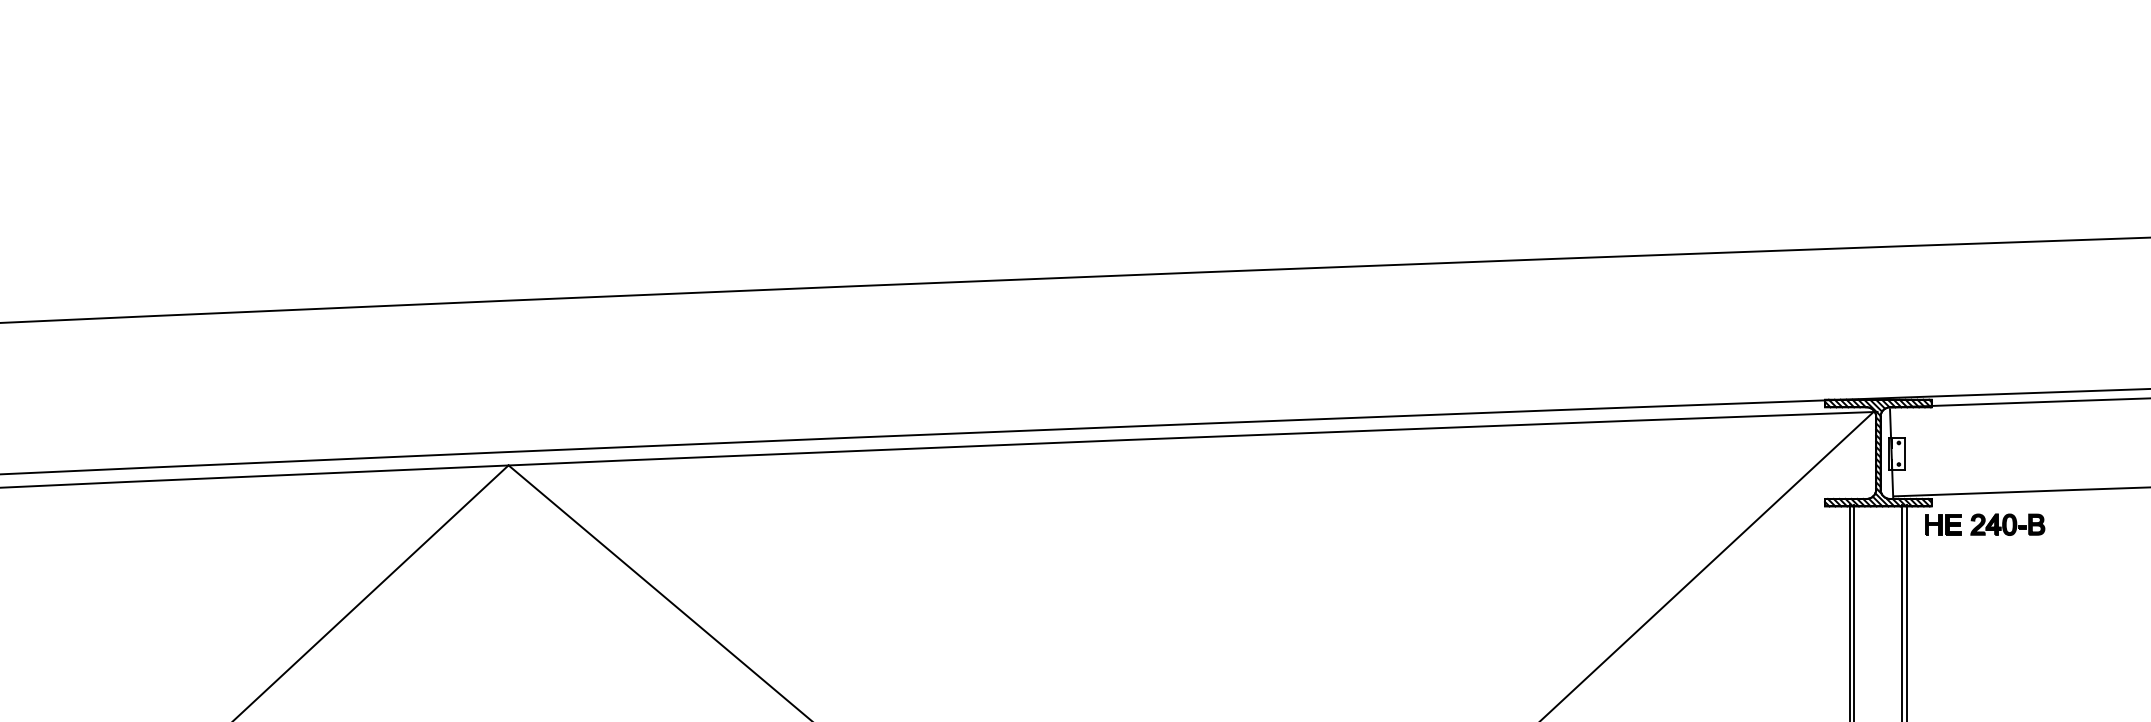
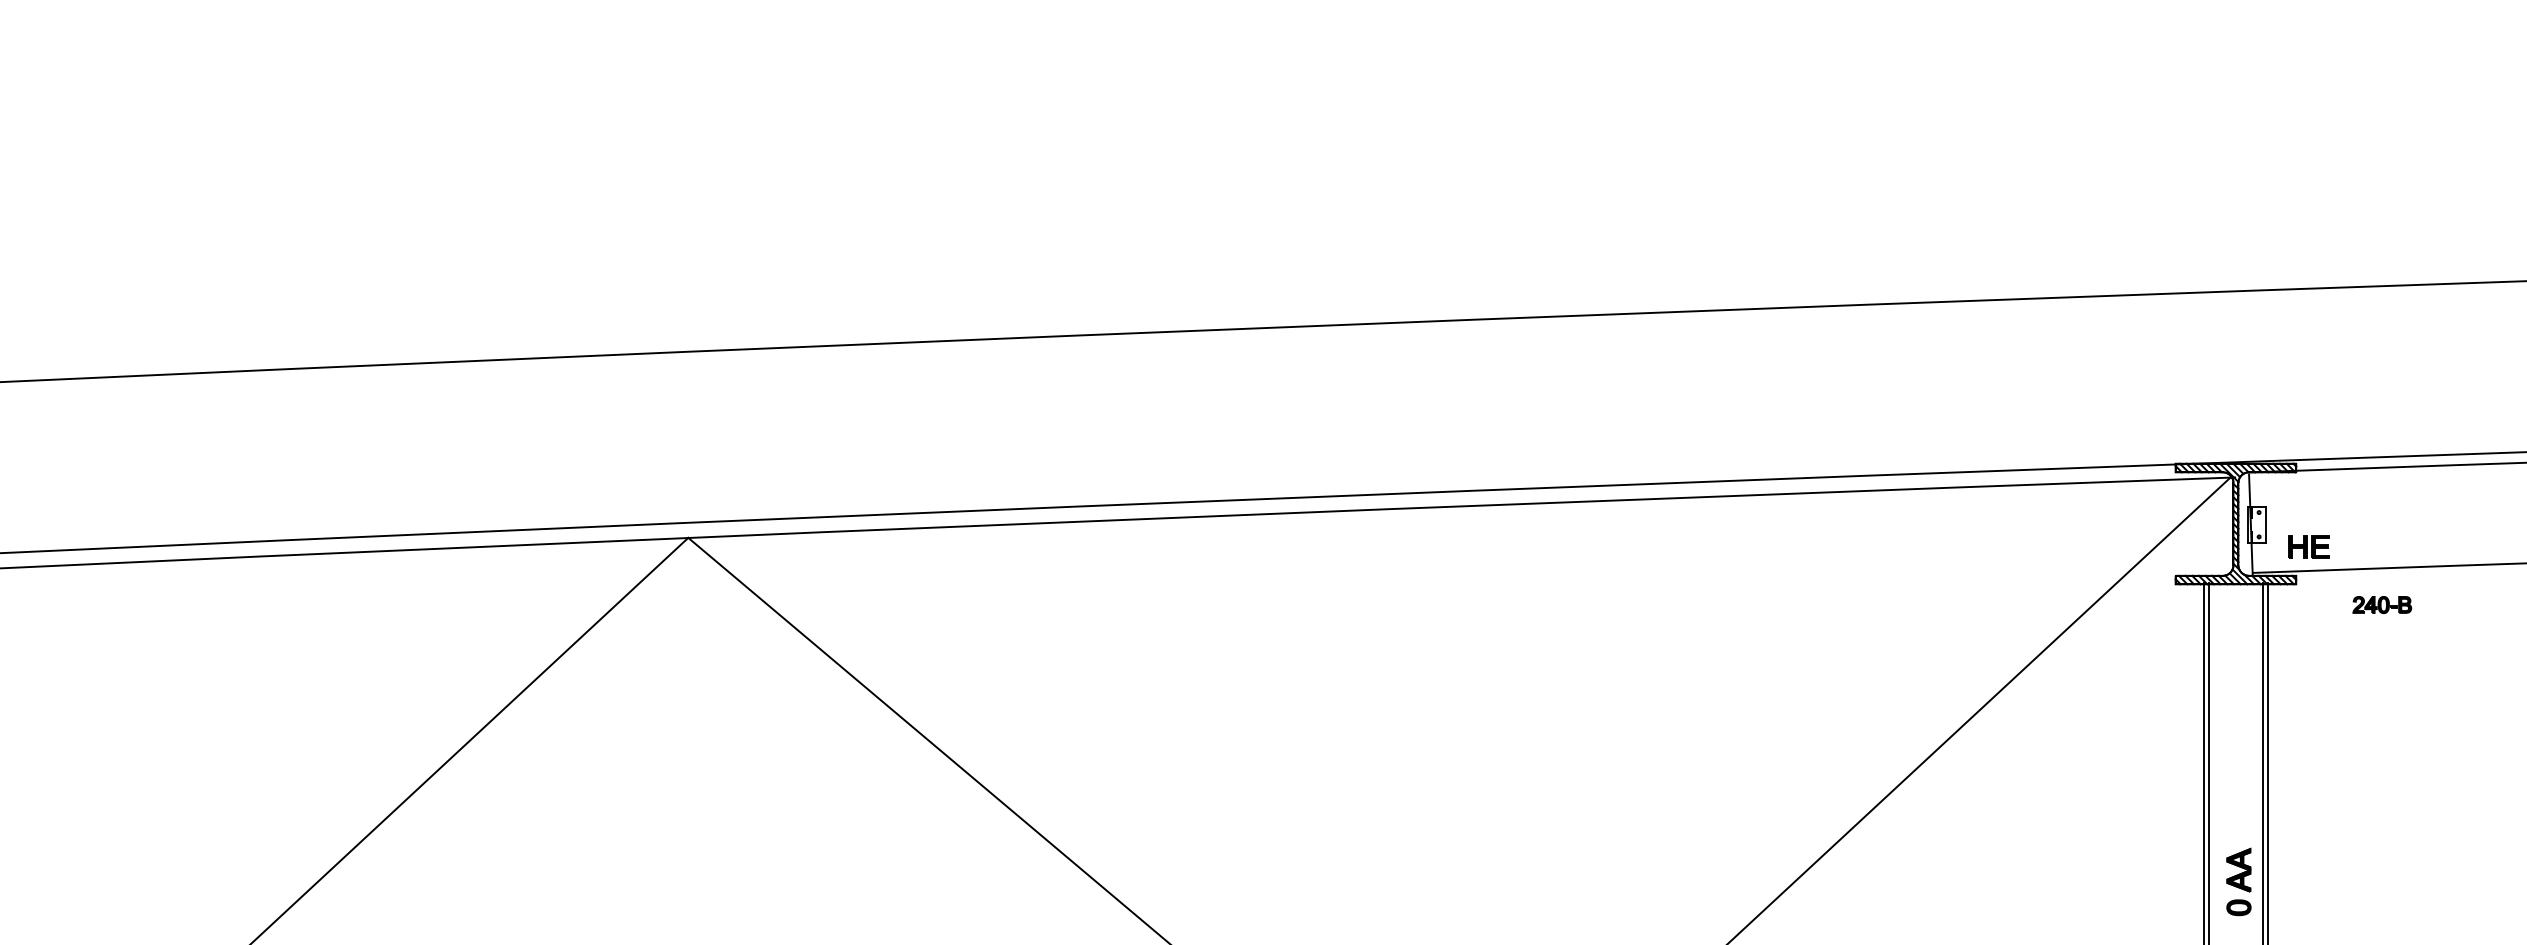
part: (1942, 524) -> (2308, 546), moved
part: (2008, 524) -> (2382, 604), size x0.7

